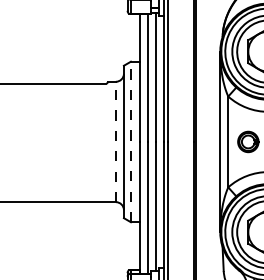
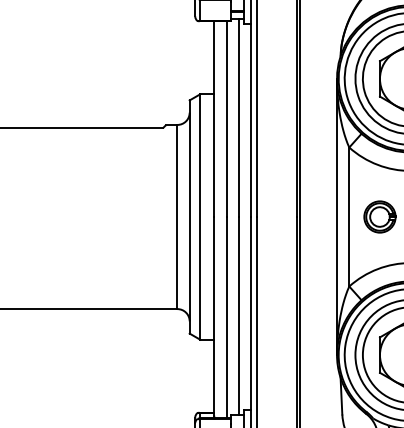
line: (115, 141) -> (176, 216), dashed -> solid
line: (130, 141) -> (199, 216), dashed -> solid

